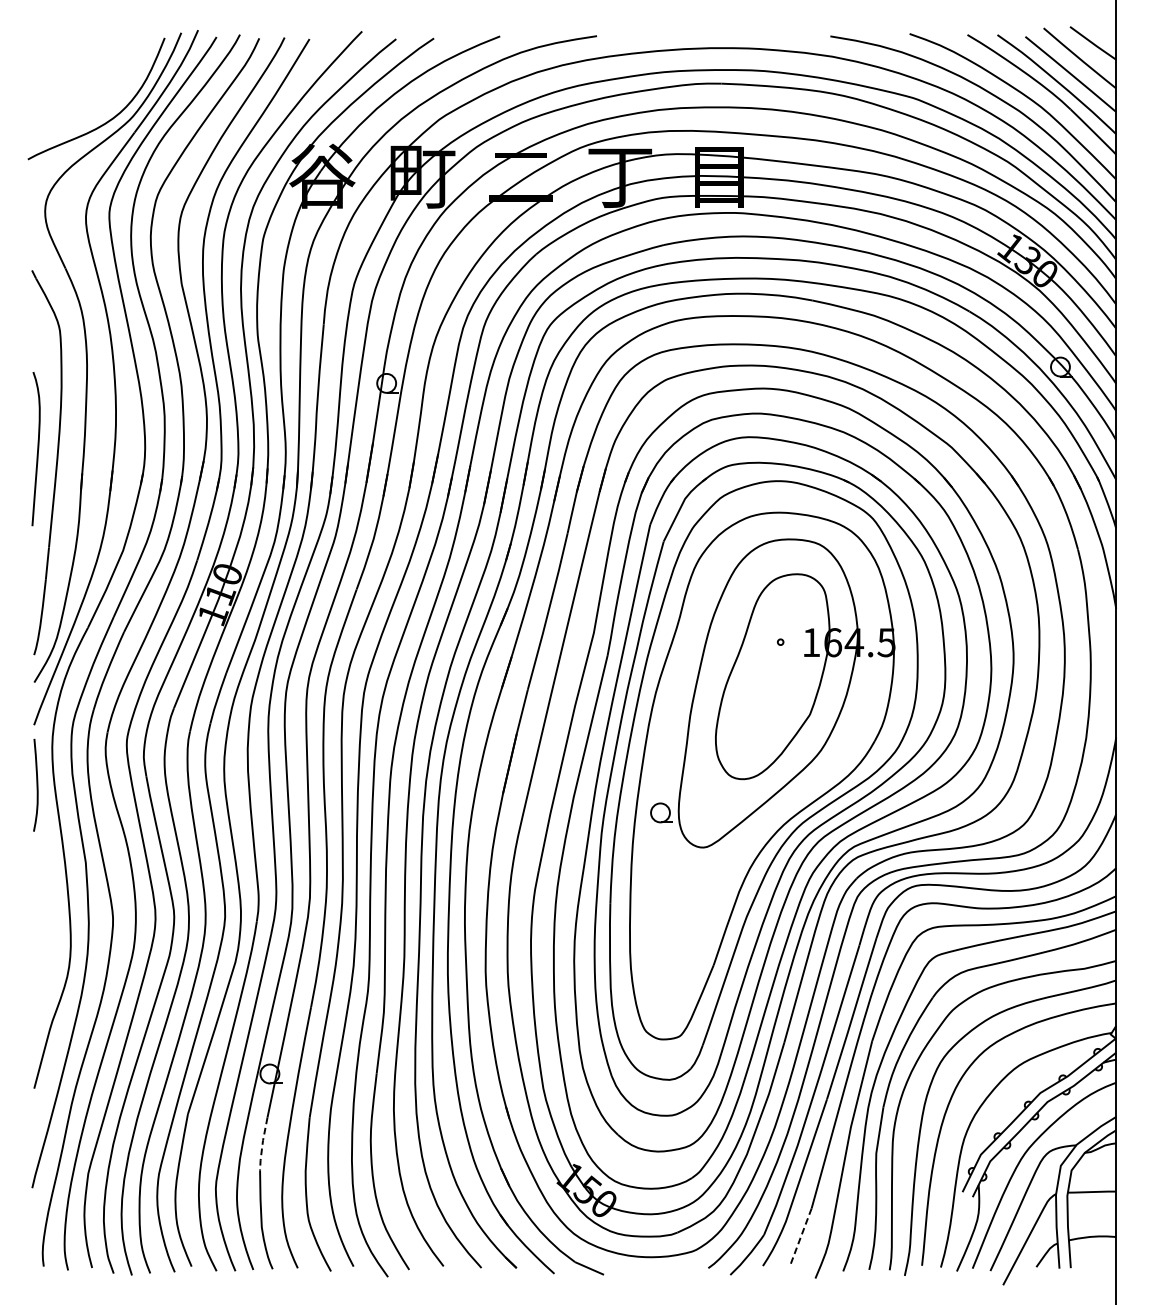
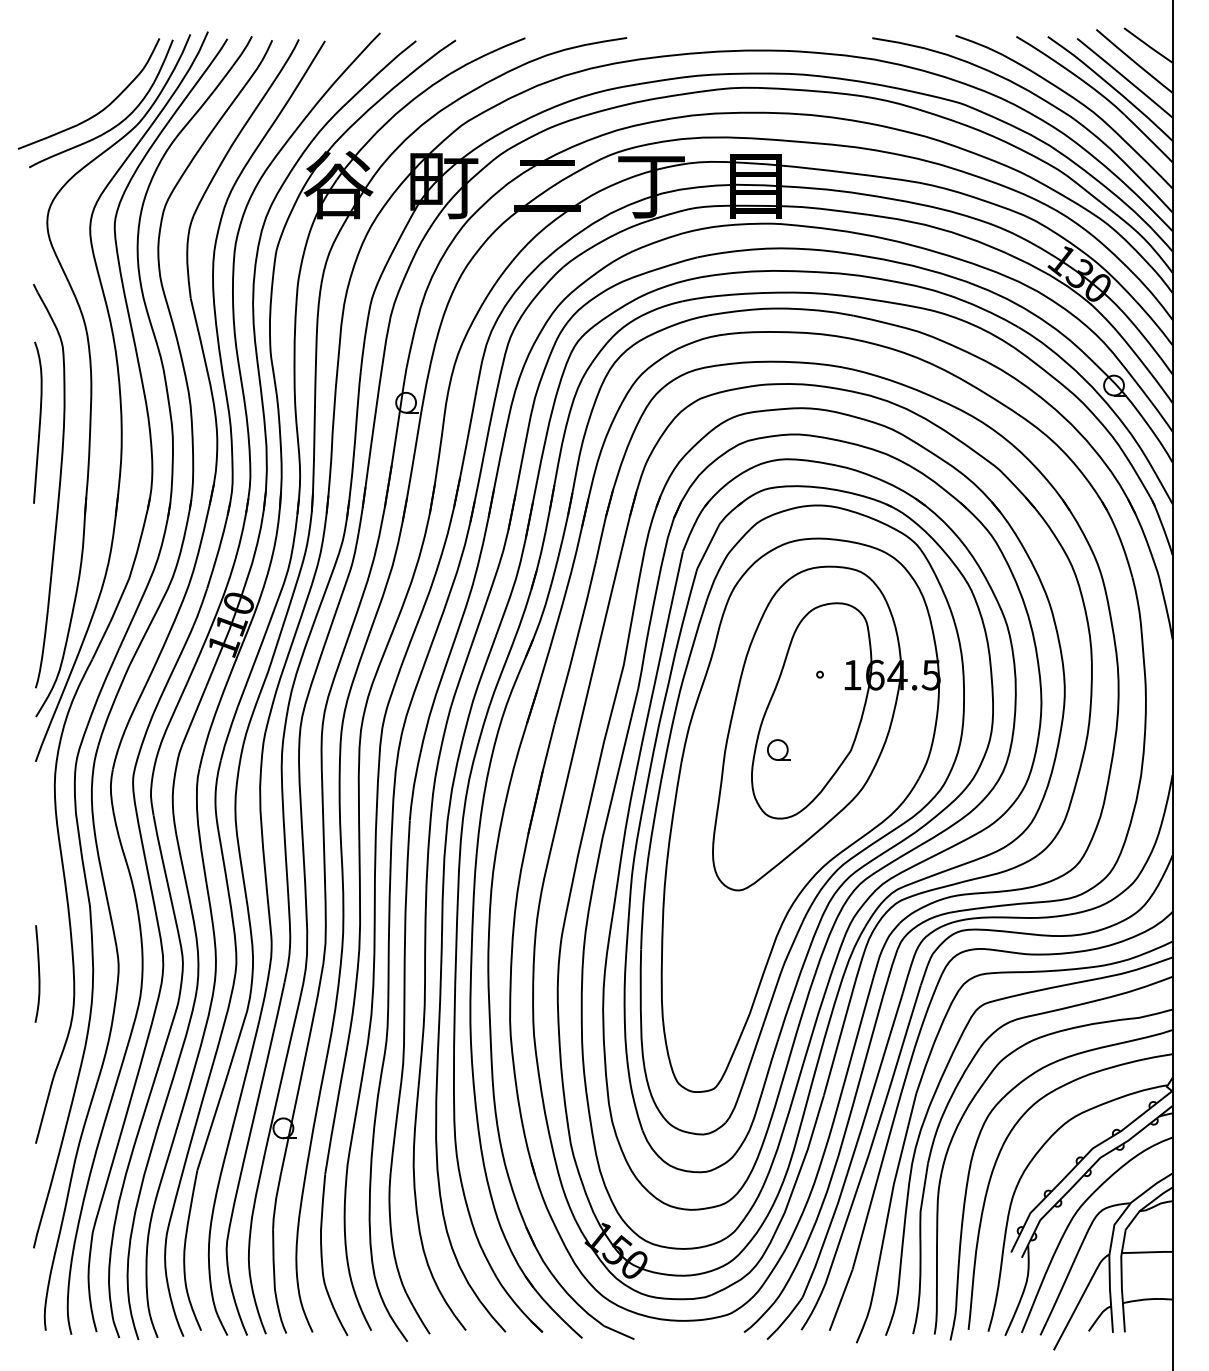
curve: (95, 105) -> (100, 110), added
curve: (37, 448) -> (39, 422), moved
curve: (36, 784) -> (38, 973), moved
part: (661, 812) -> (778, 749), moved
line: (262, 1144) -> (275, 1202), dashed -> solid
line: (801, 1237) -> (841, 1300), dashed -> solid

